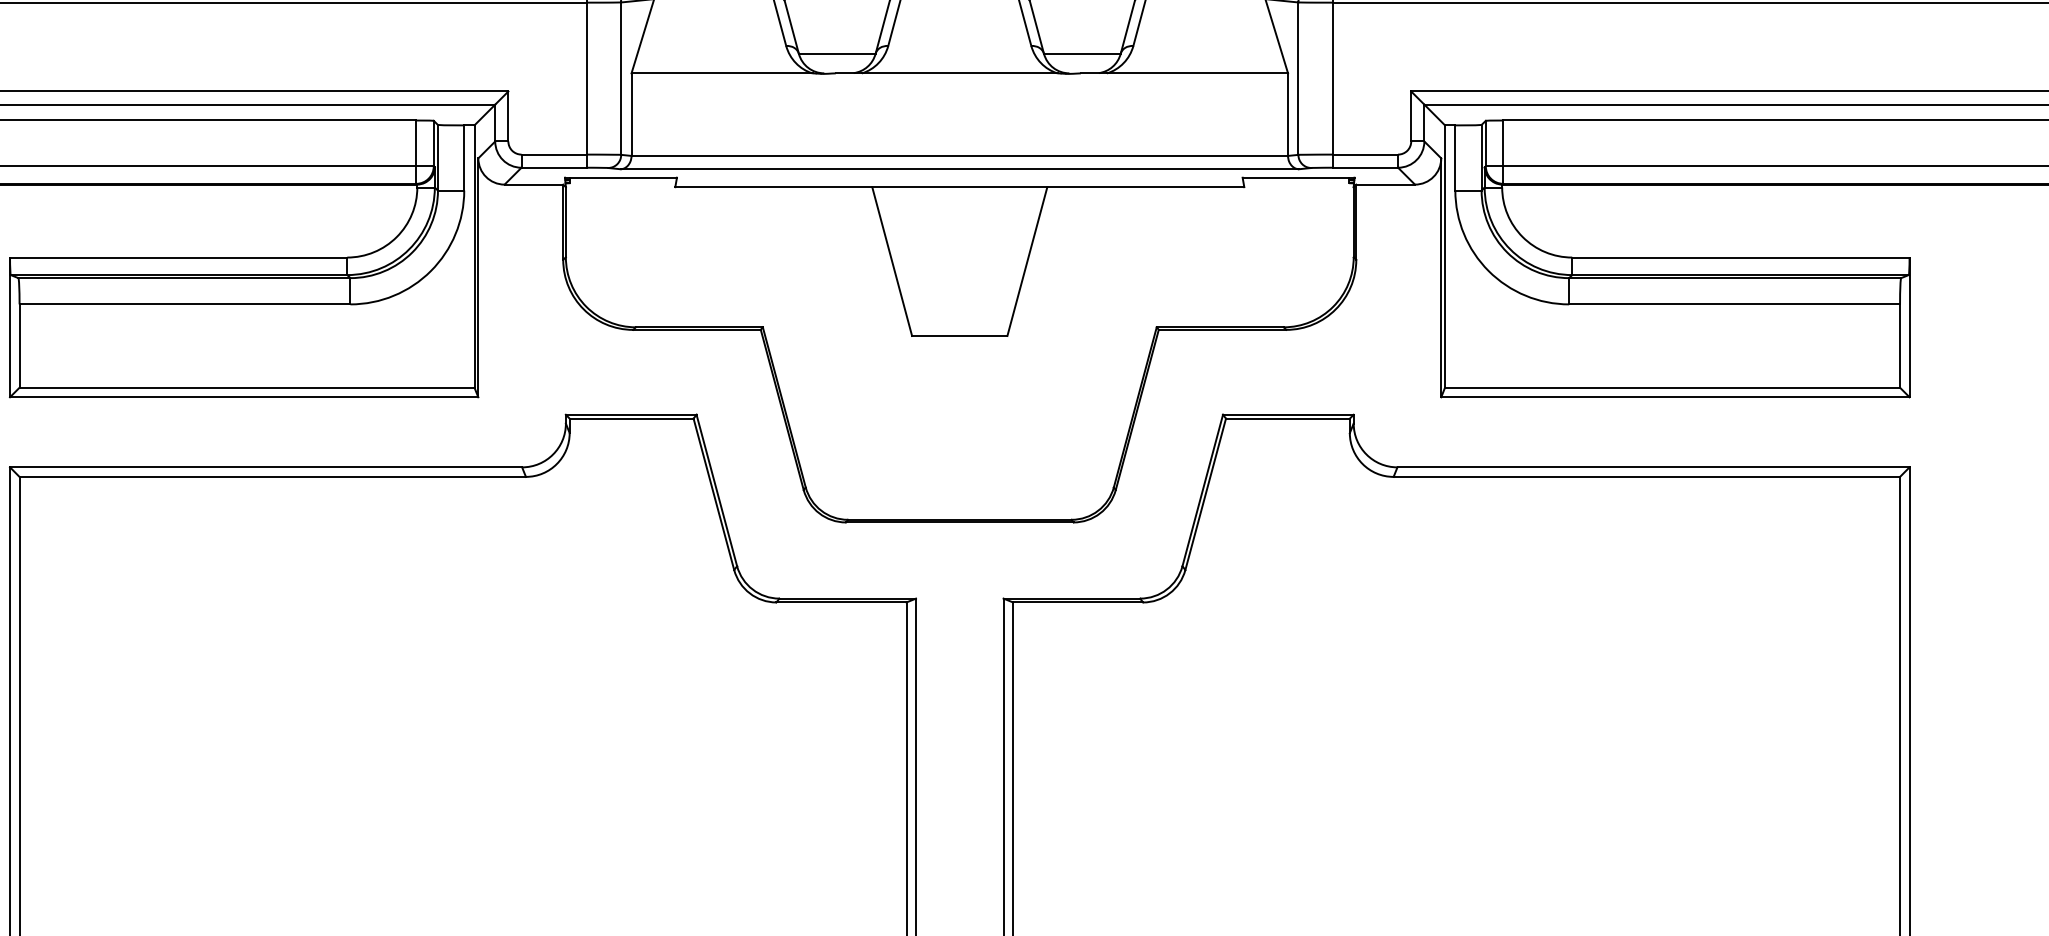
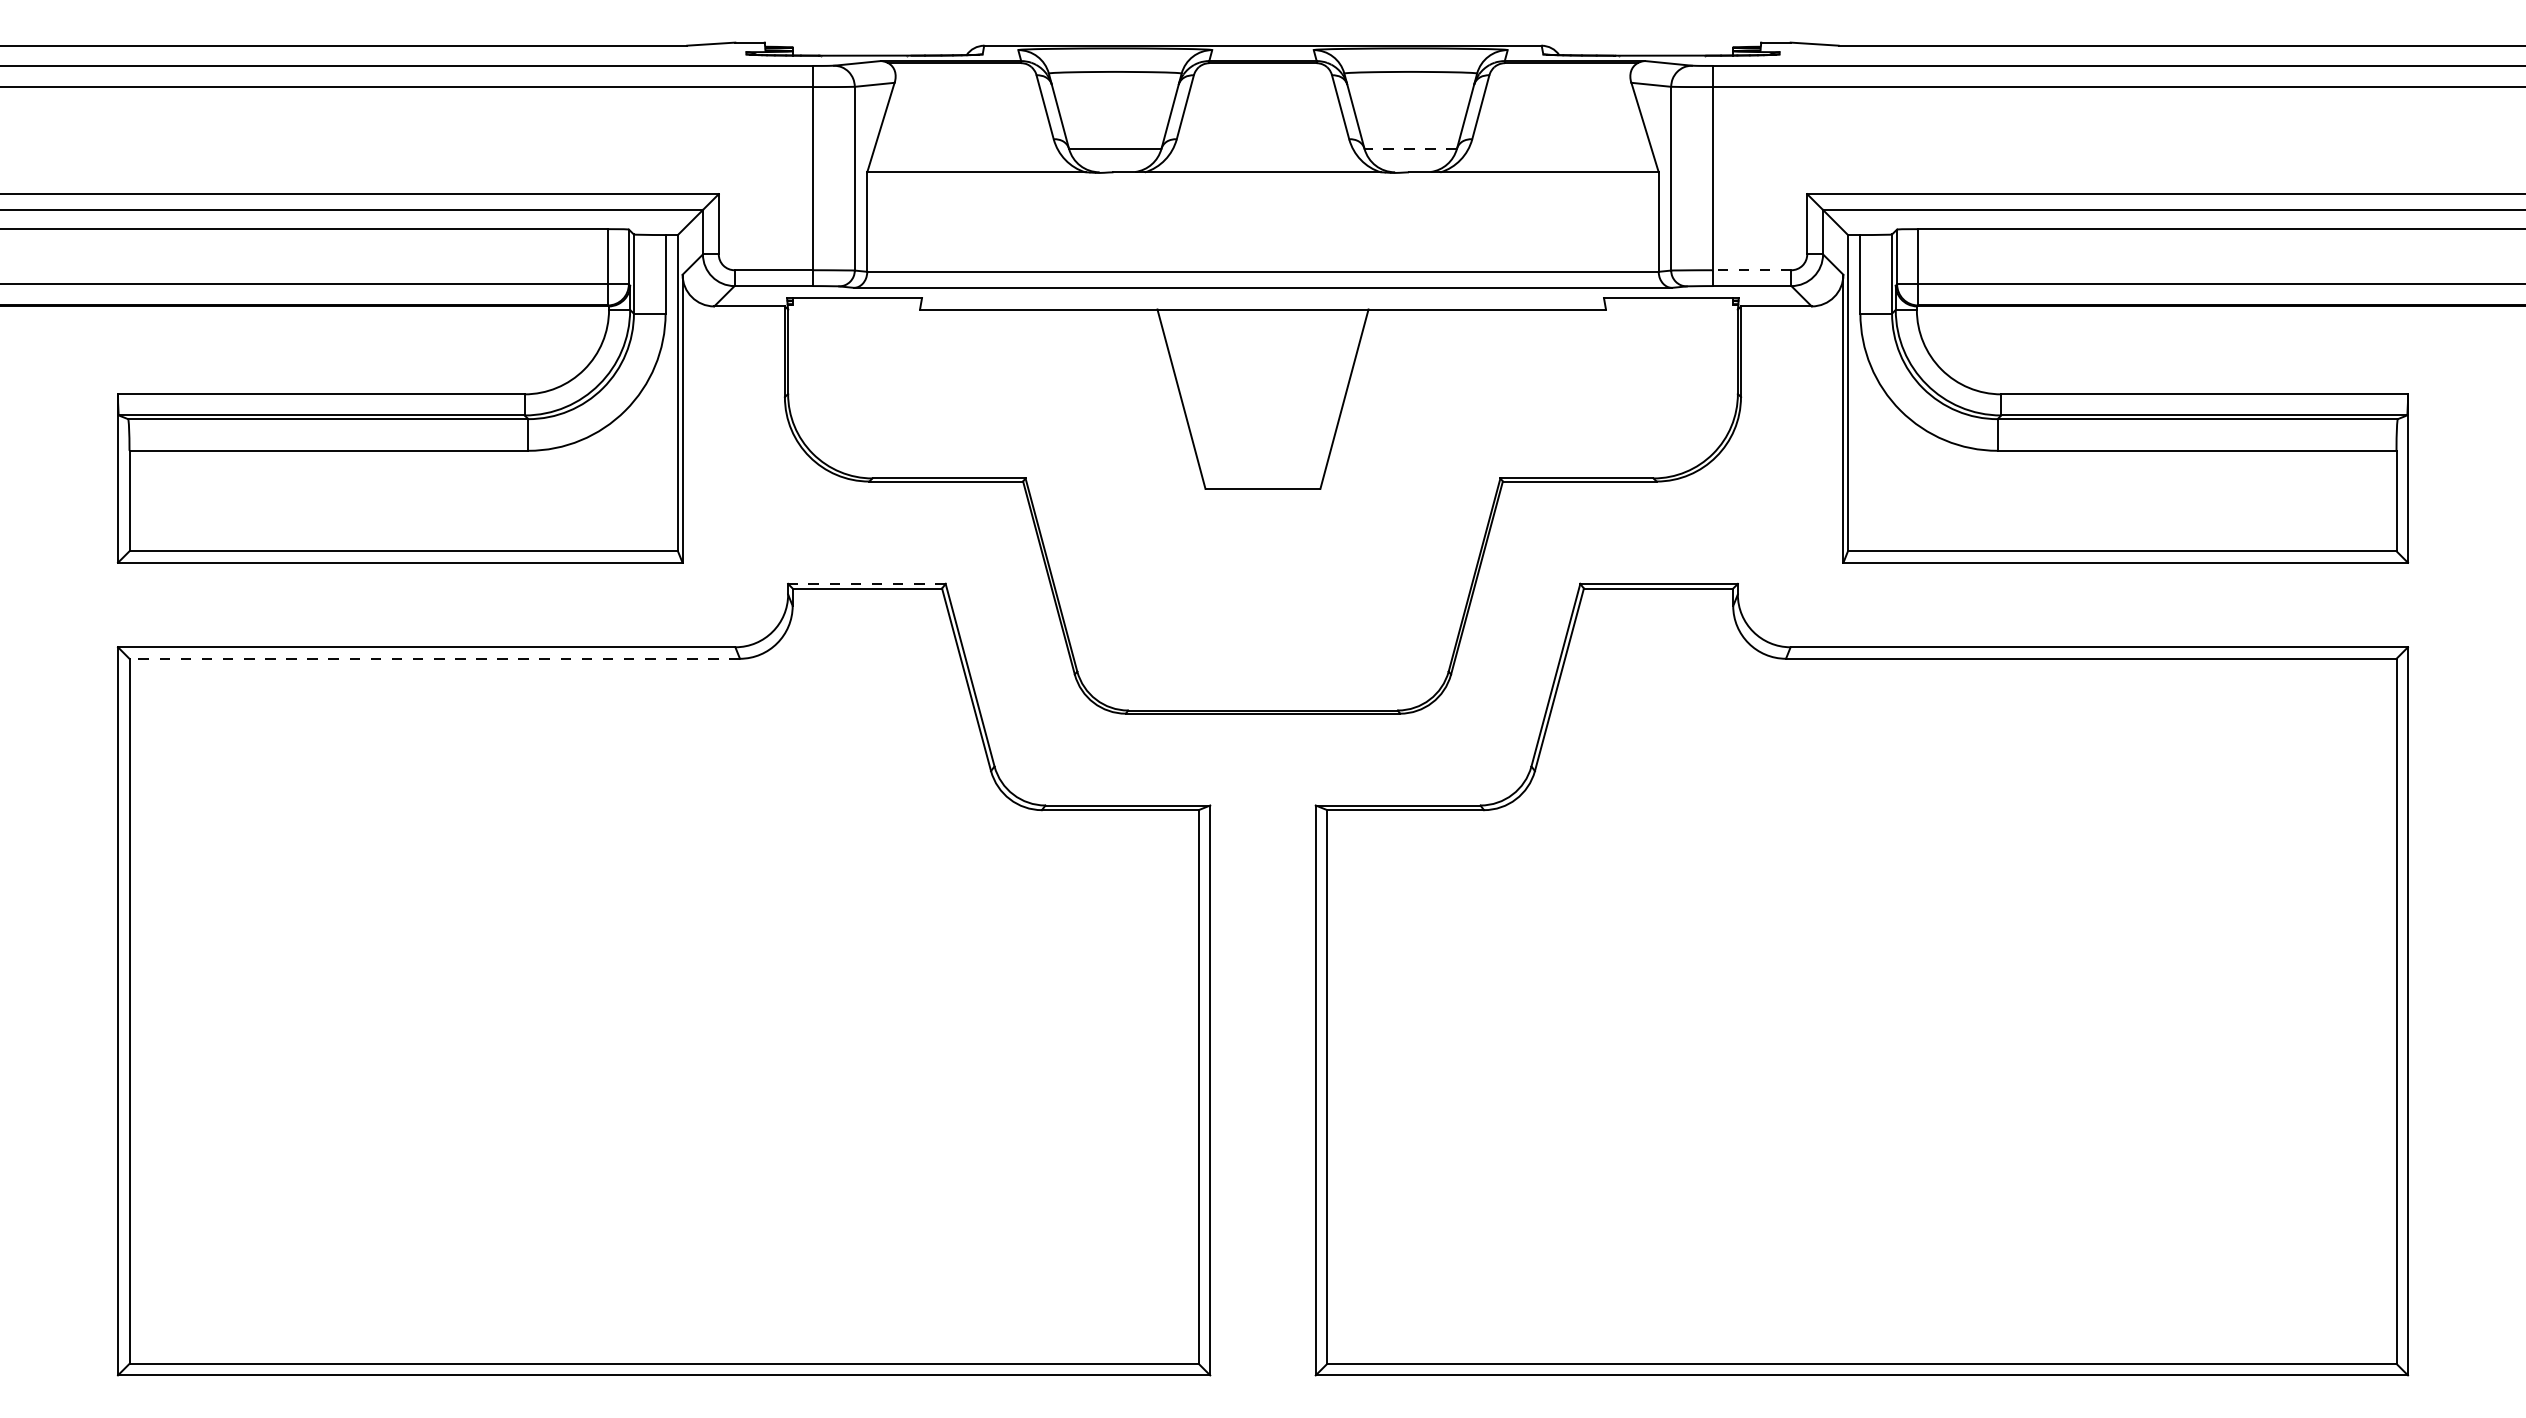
line: (1082, 53) -> (1410, 148), solid -> dashed
line: (1365, 154) -> (1751, 270), solid -> dashed
line: (630, 414) -> (866, 583), solid -> dashed
line: (272, 476) -> (434, 658), solid -> dashed

